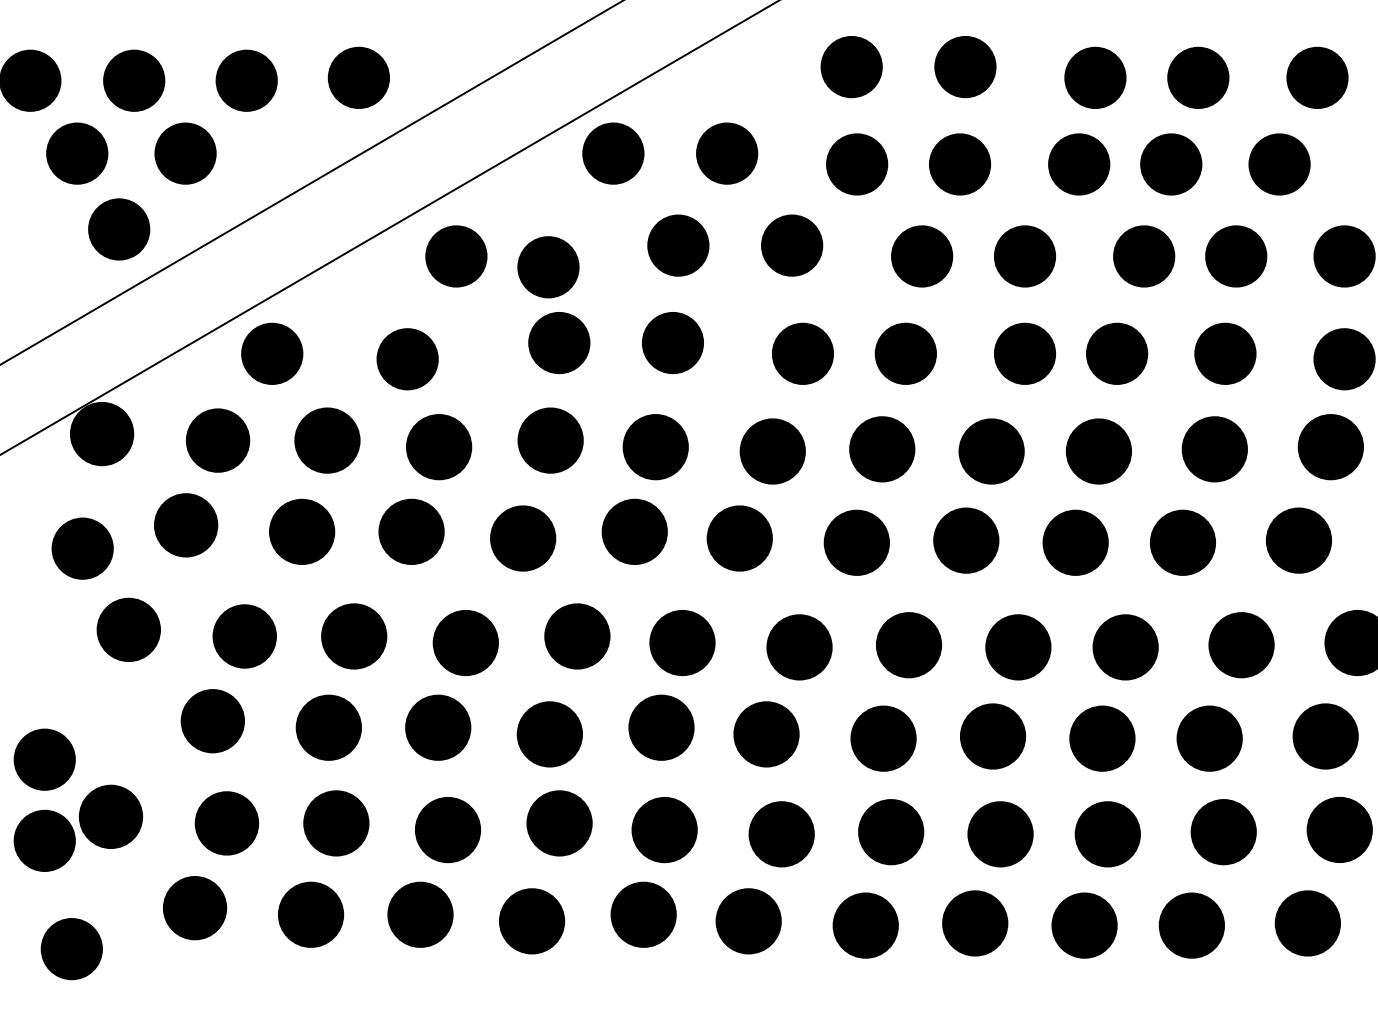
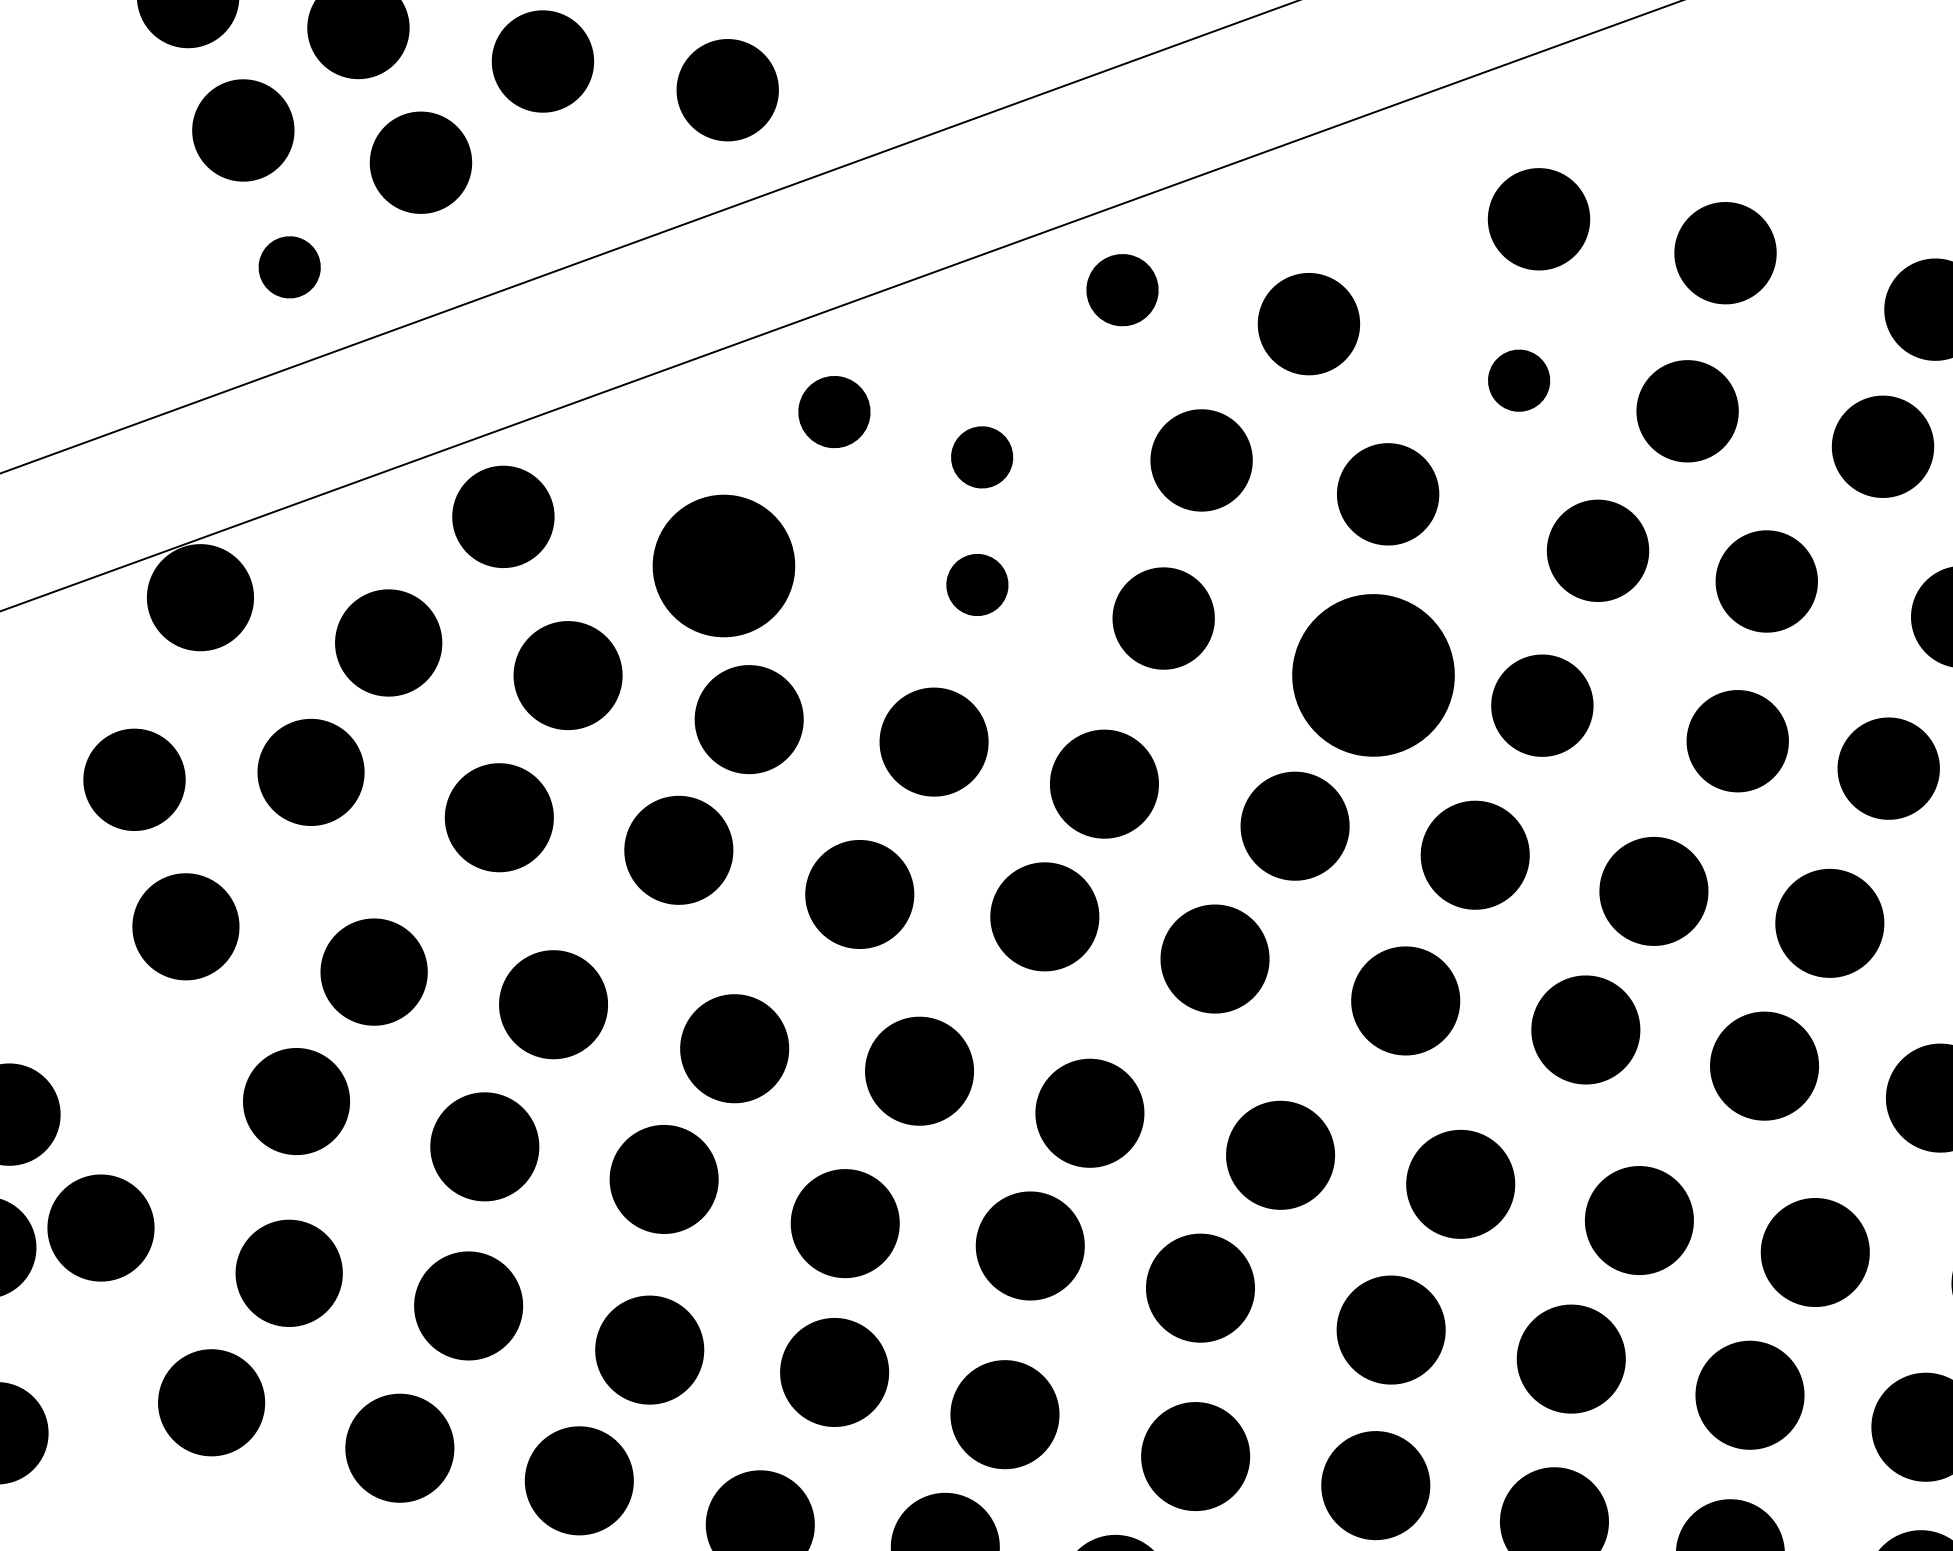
part: (613, 153) -> (1122, 290), size x0.7
part: (857, 164) -> (1519, 380), size x0.6
part: (119, 229) -> (289, 267), size x0.6
part: (456, 256) -> (834, 412), size x0.7
part: (548, 267) -> (982, 457), size x0.6
part: (559, 343) -> (977, 585), size x0.6
part: (802, 353) -> (1372, 674), size x1.6
part: (407, 359) -> (723, 566), size x1.4

